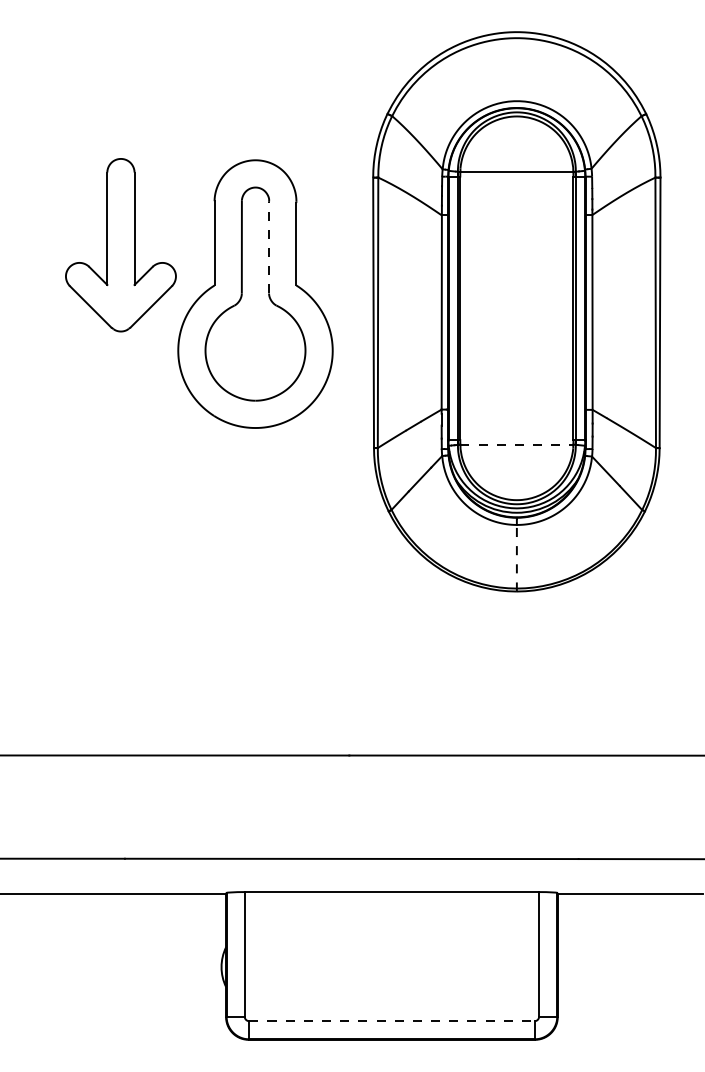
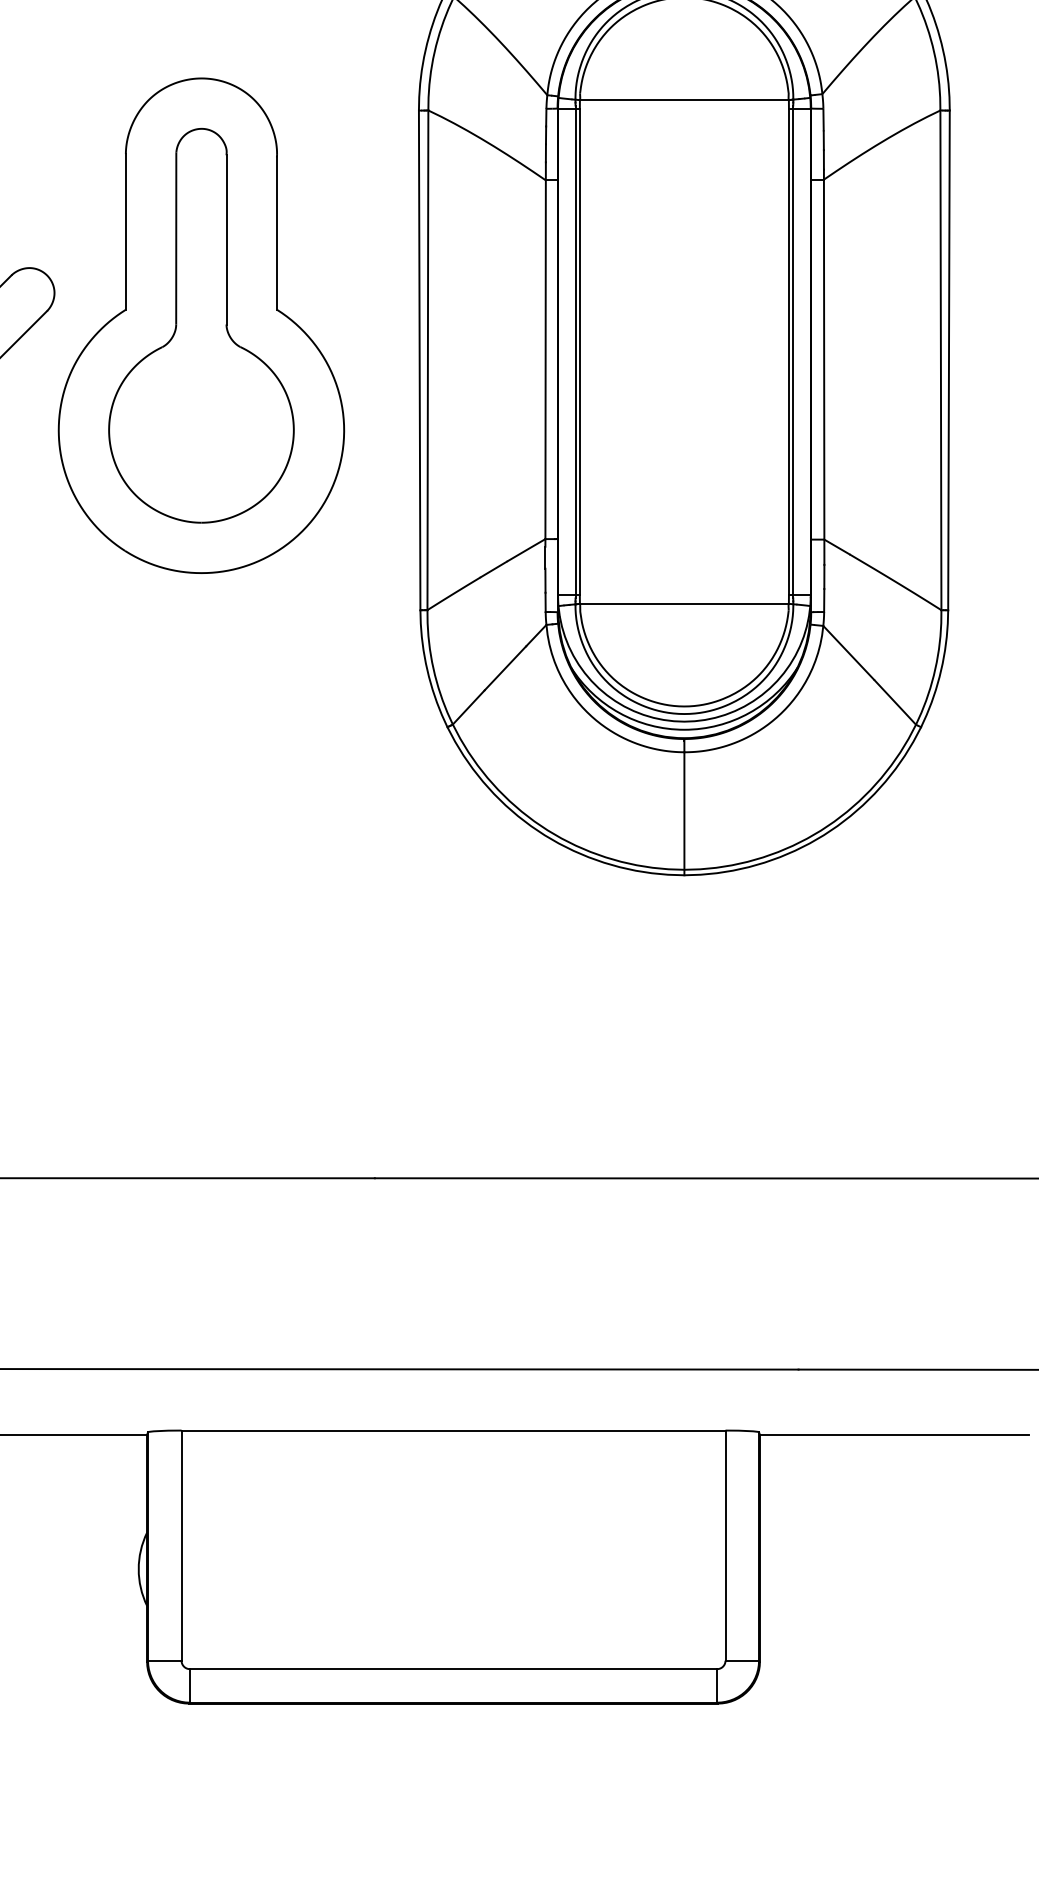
line: (269, 247) -> (227, 239), dashed -> solid
line: (516, 444) -> (683, 603), dashed -> solid
line: (516, 557) -> (683, 812), dashed -> solid
line: (391, 1021) -> (452, 1669), dashed -> solid

